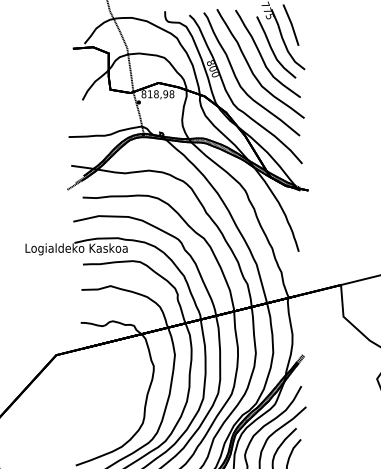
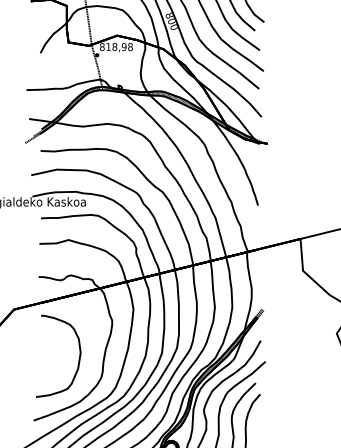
curve: (120, 402) -> (78, 357), added

